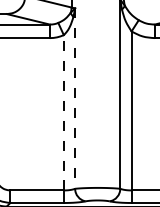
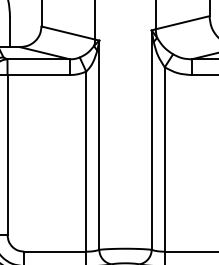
line: (75, 98) -> (99, 145), dashed -> solid
line: (64, 112) -> (86, 161), dashed -> solid

